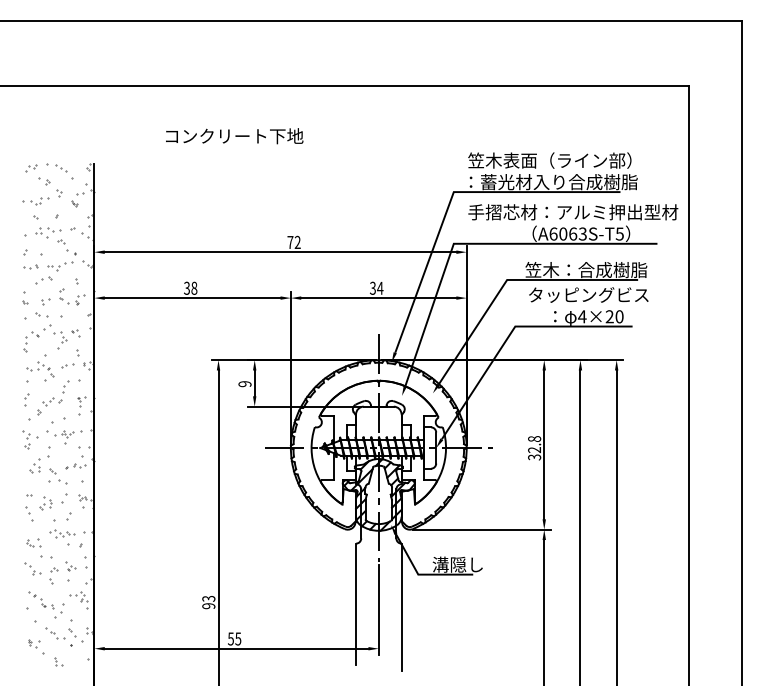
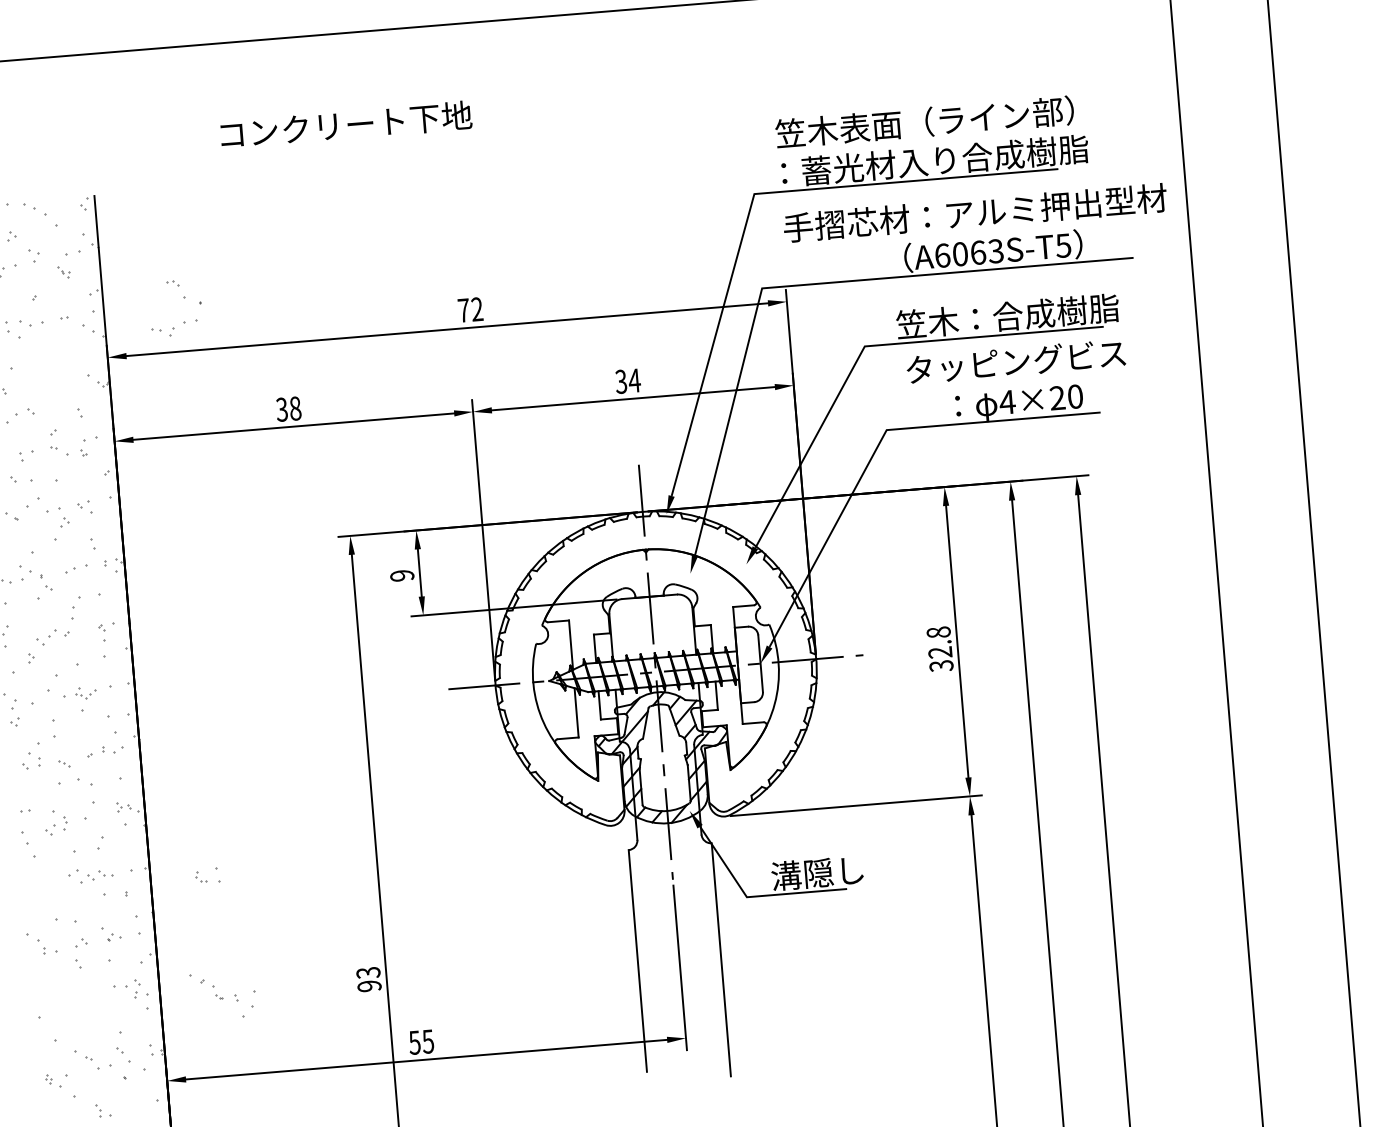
part: (66, 250) -> (183, 298), moved
part: (33, 542) -> (207, 875), moved
part: (46, 604) -> (224, 995), moved

